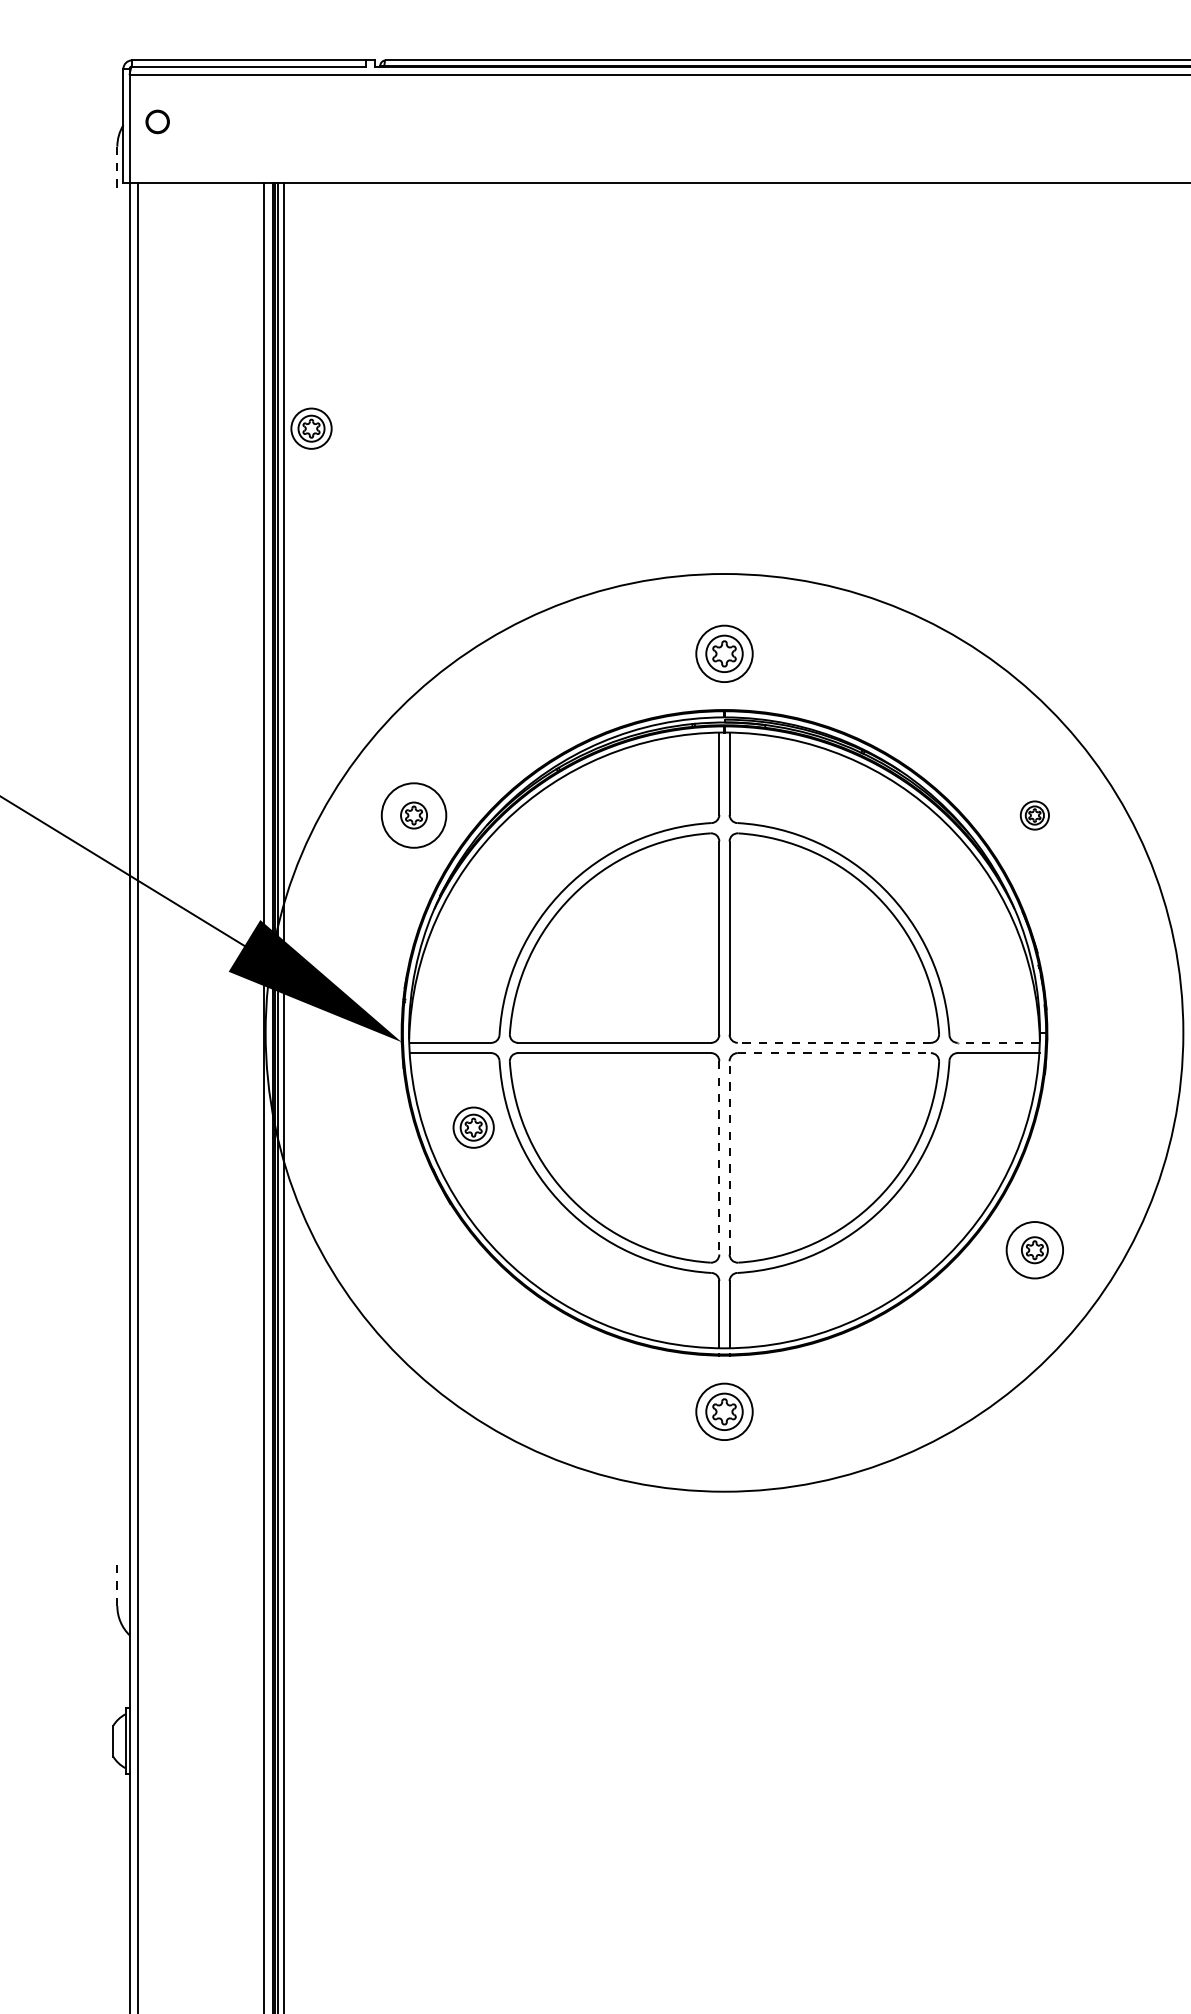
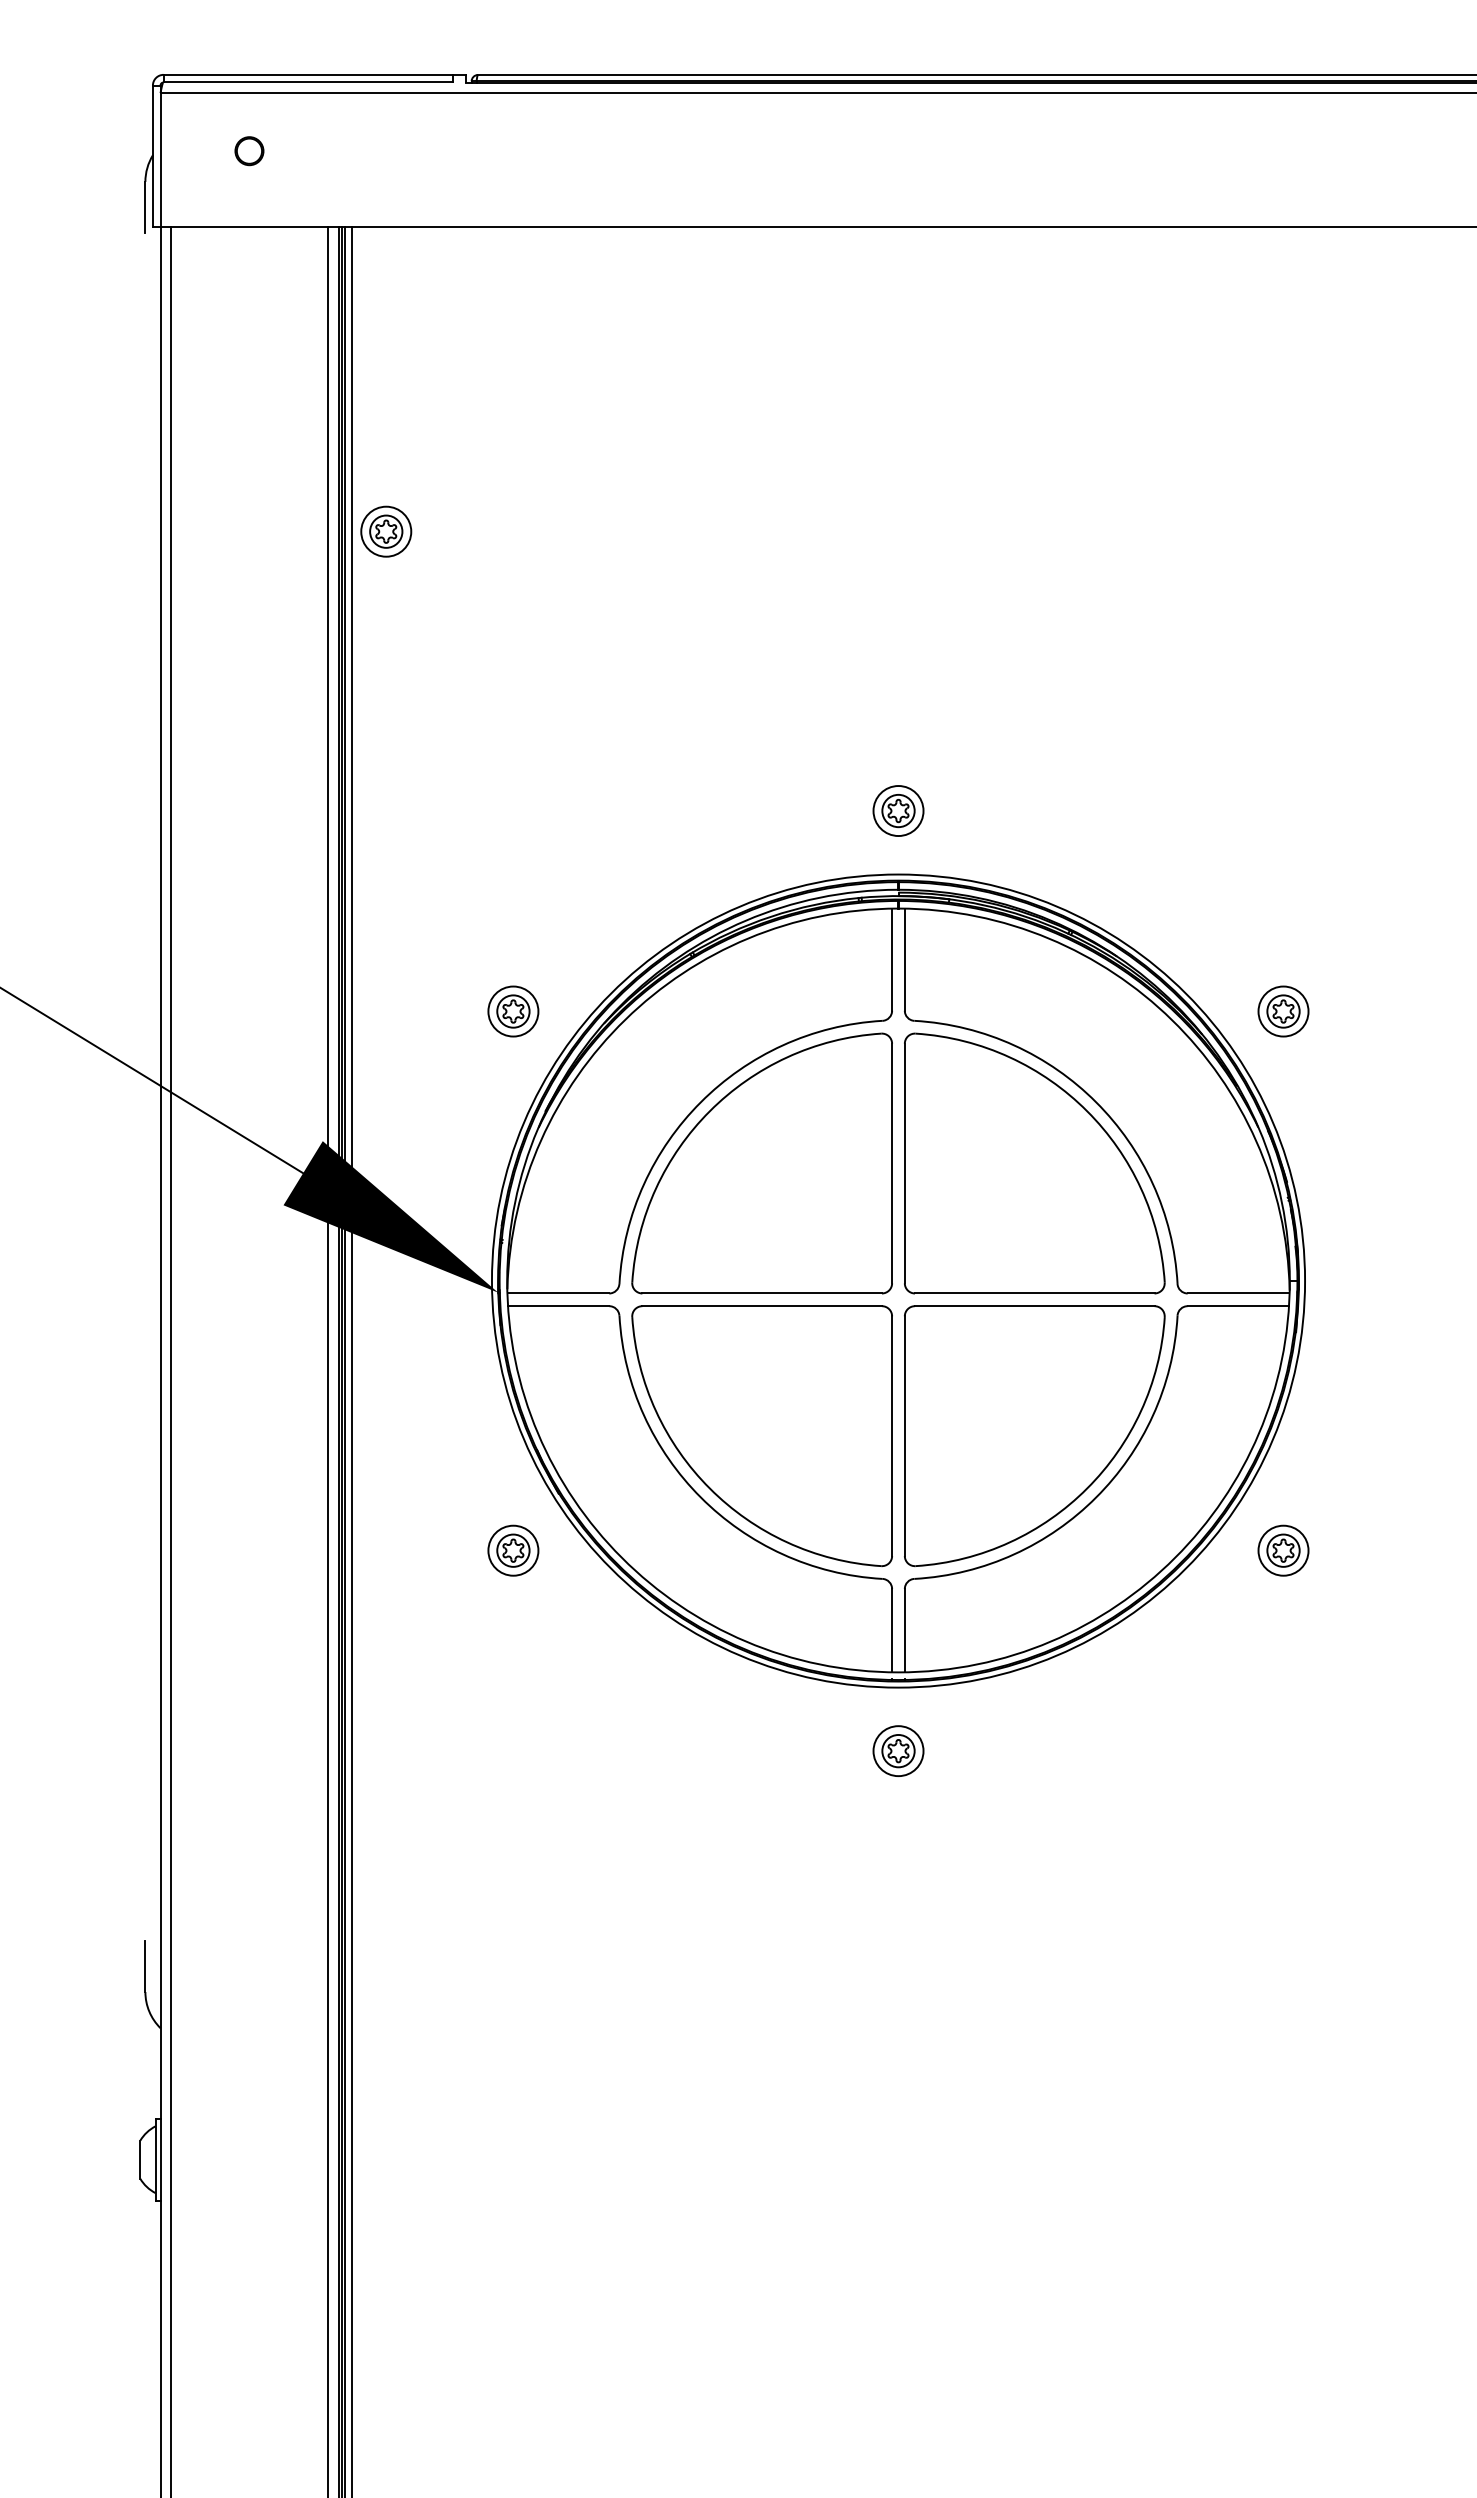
part: (157, 122) -> (249, 151), moved
line: (117, 166) -> (145, 206), dashed -> solid
part: (724, 653) -> (898, 810), size x0.71
circle: (414, 815) -> (513, 1011), size x0.62
part: (1034, 815) -> (1283, 1011), size x1.43
circle: (724, 1032) -> (898, 1280), size x0.71
line: (834, 1042) -> (1034, 1293), dashed -> solid
line: (998, 1042) -> (1238, 1293), dashed -> solid
line: (834, 1053) -> (1034, 1306), dashed -> solid
part: (473, 1127) -> (513, 1550), moved
line: (719, 1158) -> (892, 1436), dashed -> solid
line: (729, 1158) -> (904, 1436), dashed -> solid
circle: (1034, 1250) -> (1283, 1550), size x0.71
part: (724, 1411) -> (898, 1750), size x0.71
line: (117, 1585) -> (145, 1966), dashed -> solid

